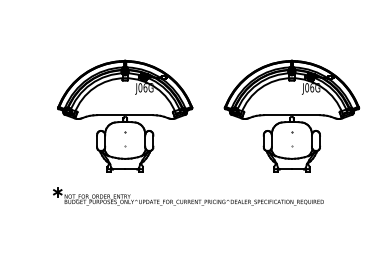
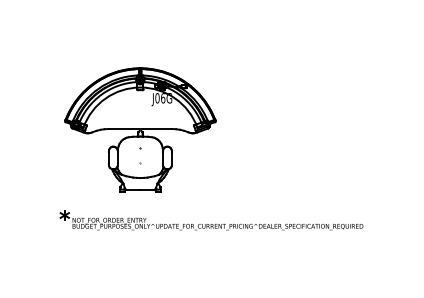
part: (291, 115) -> (327, 129), removed

